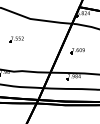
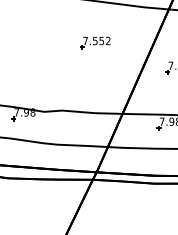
part: (16, 39) -> (94, 42), moved

